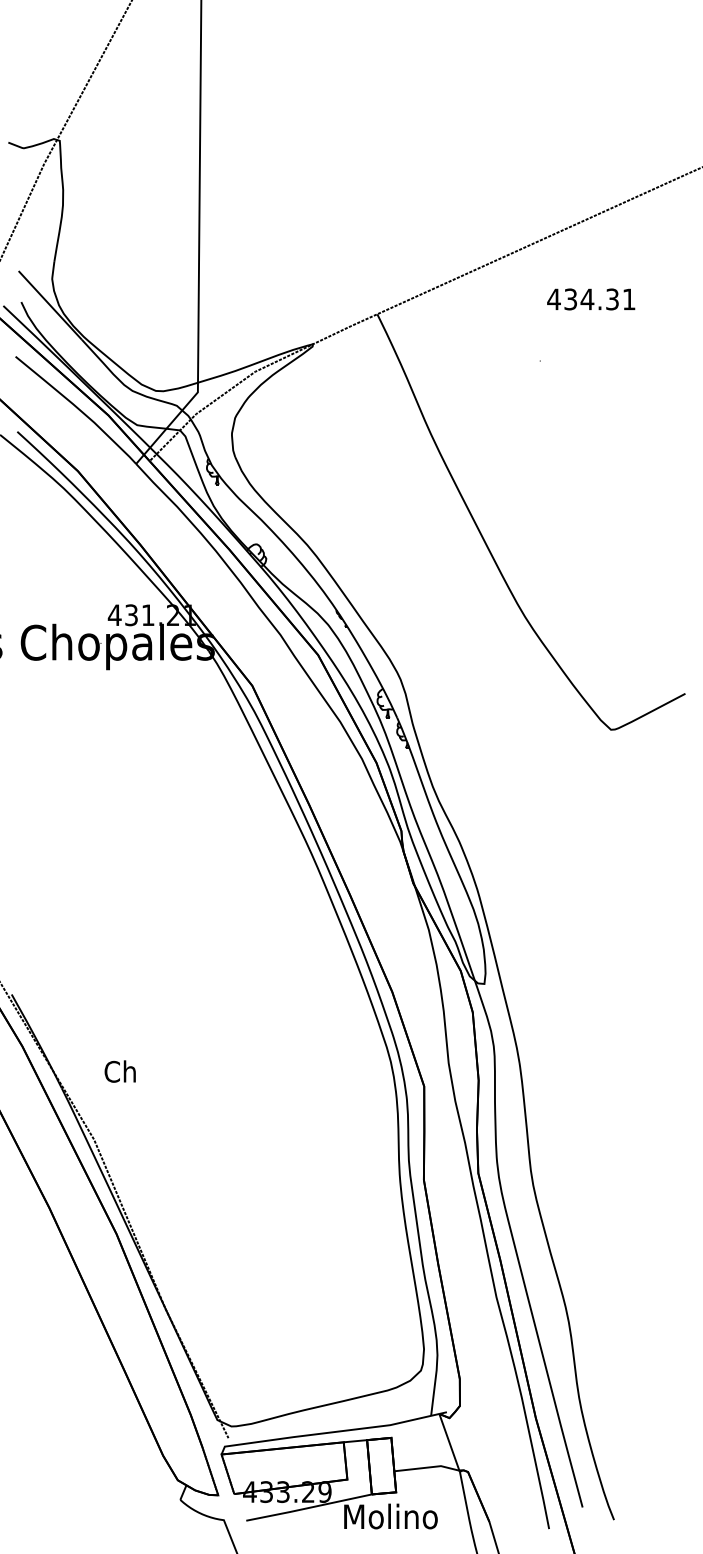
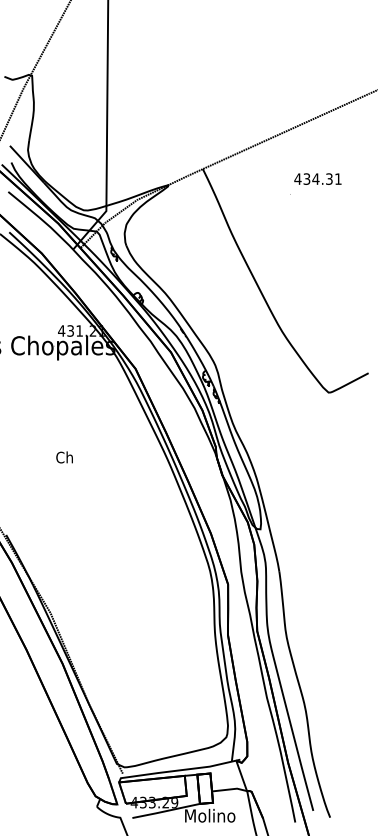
text: (590, 298) -> (317, 178), moved
text: (120, 1071) -> (64, 457), moved

